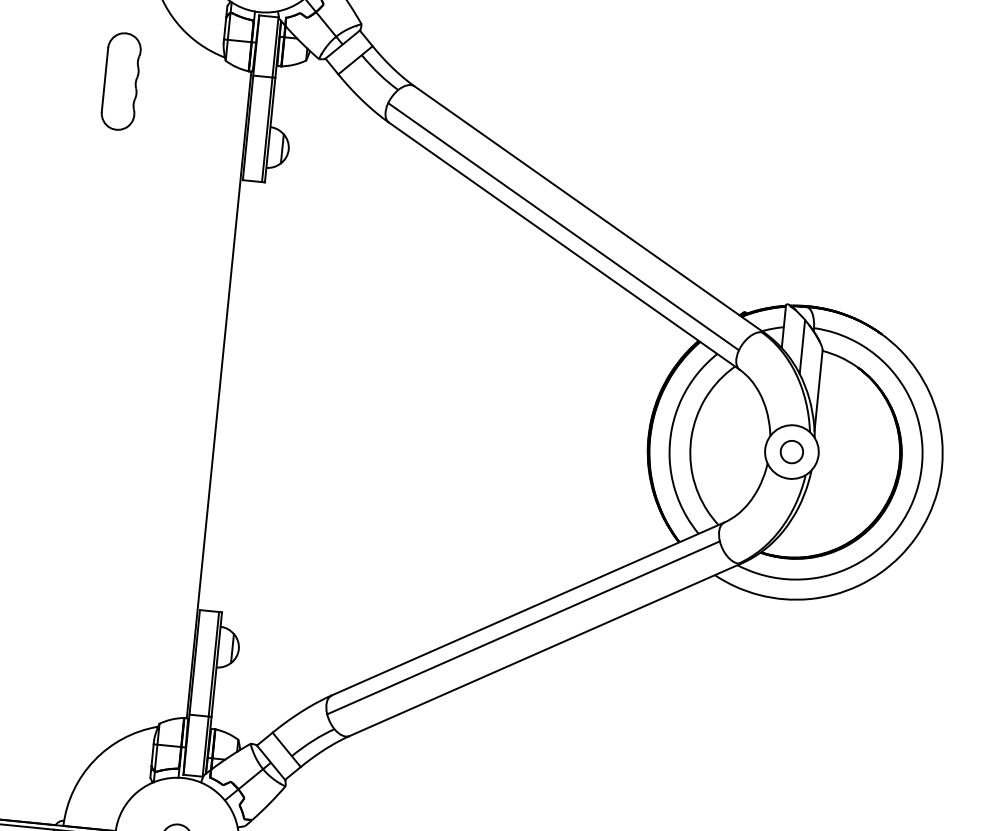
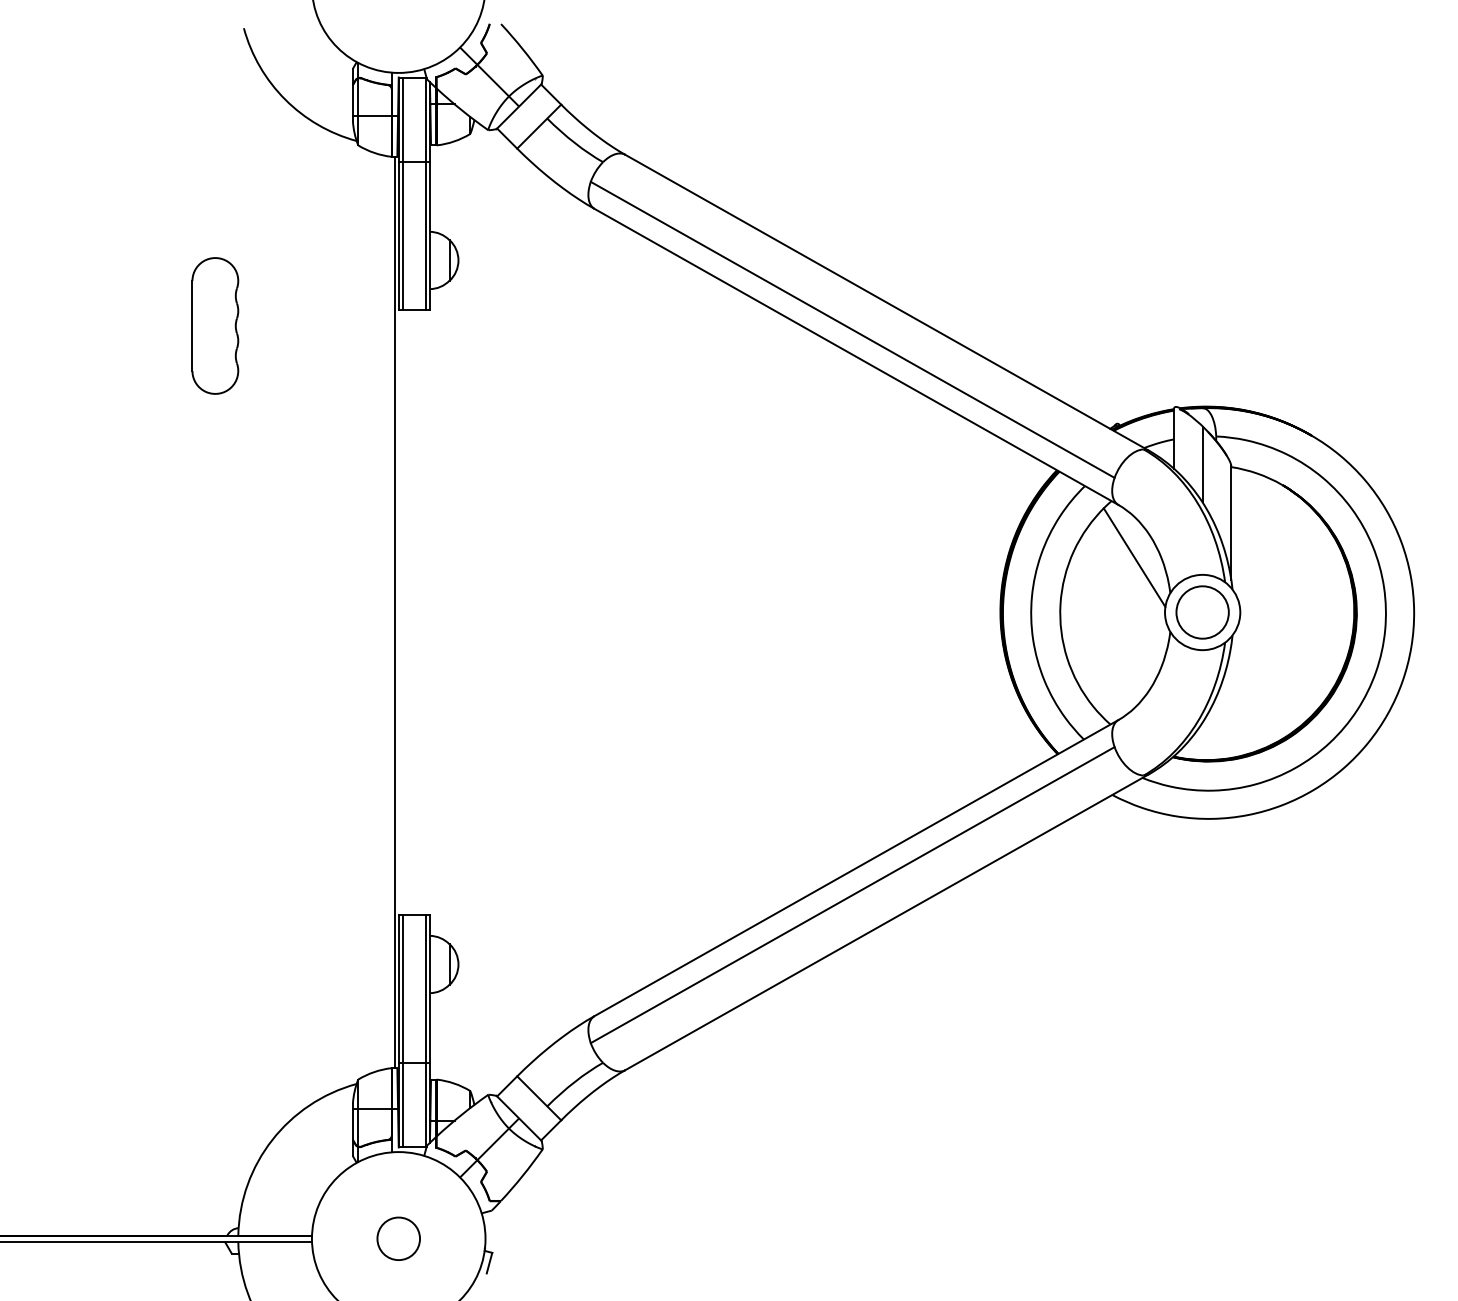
part: (121, 81) -> (215, 325), moved
line: (253, 98) -> (402, 193), added
line: (747, 408) -> (1134, 557), added
circle: (791, 452) -> (1202, 612), size x1.67
line: (194, 692) -> (402, 1031), added

